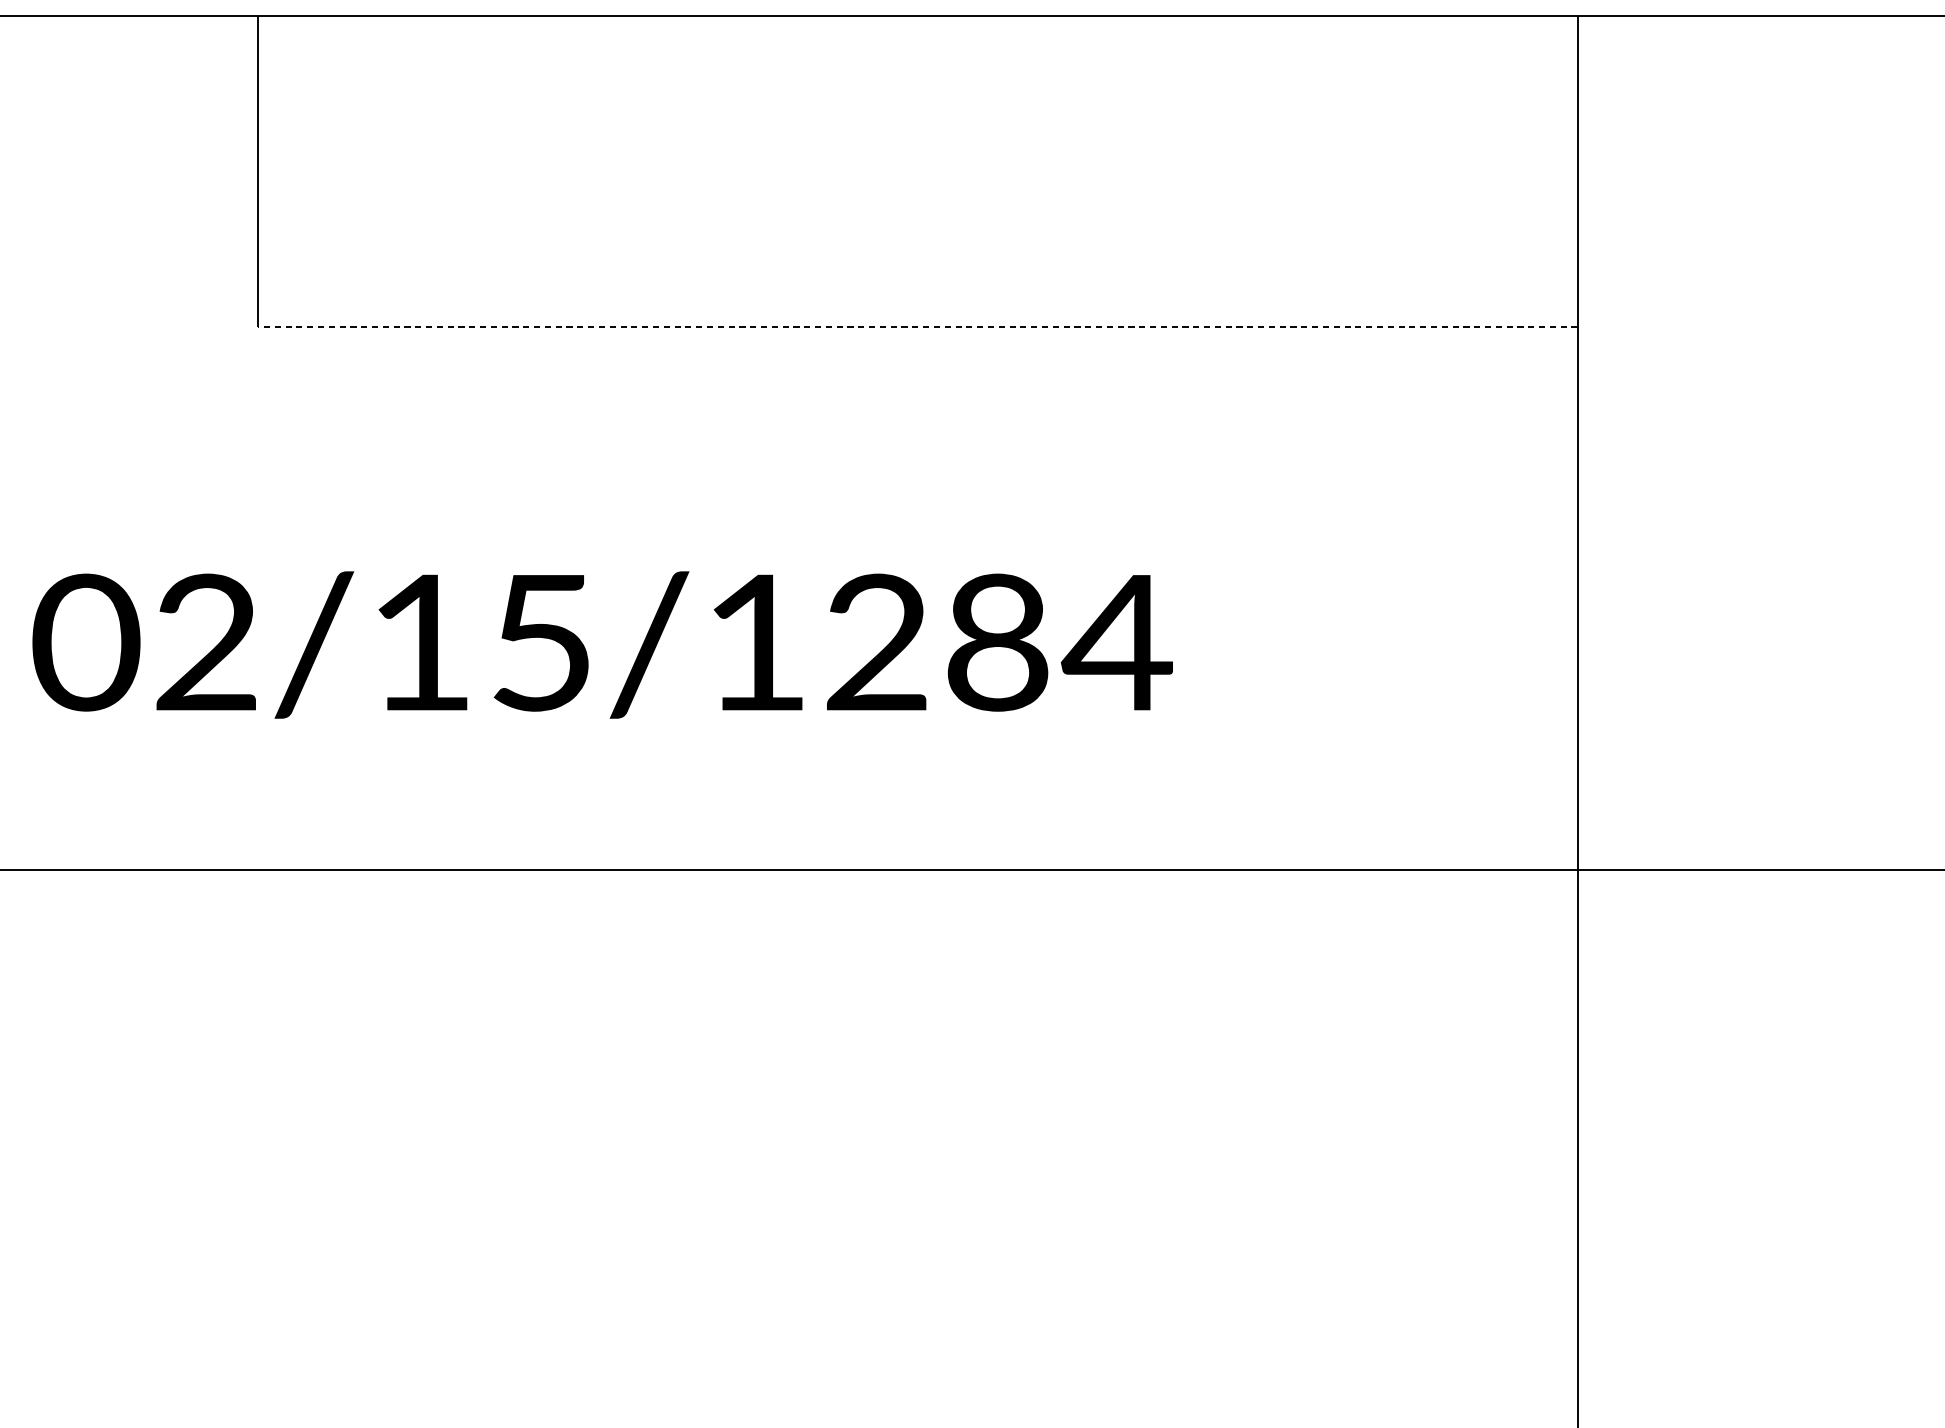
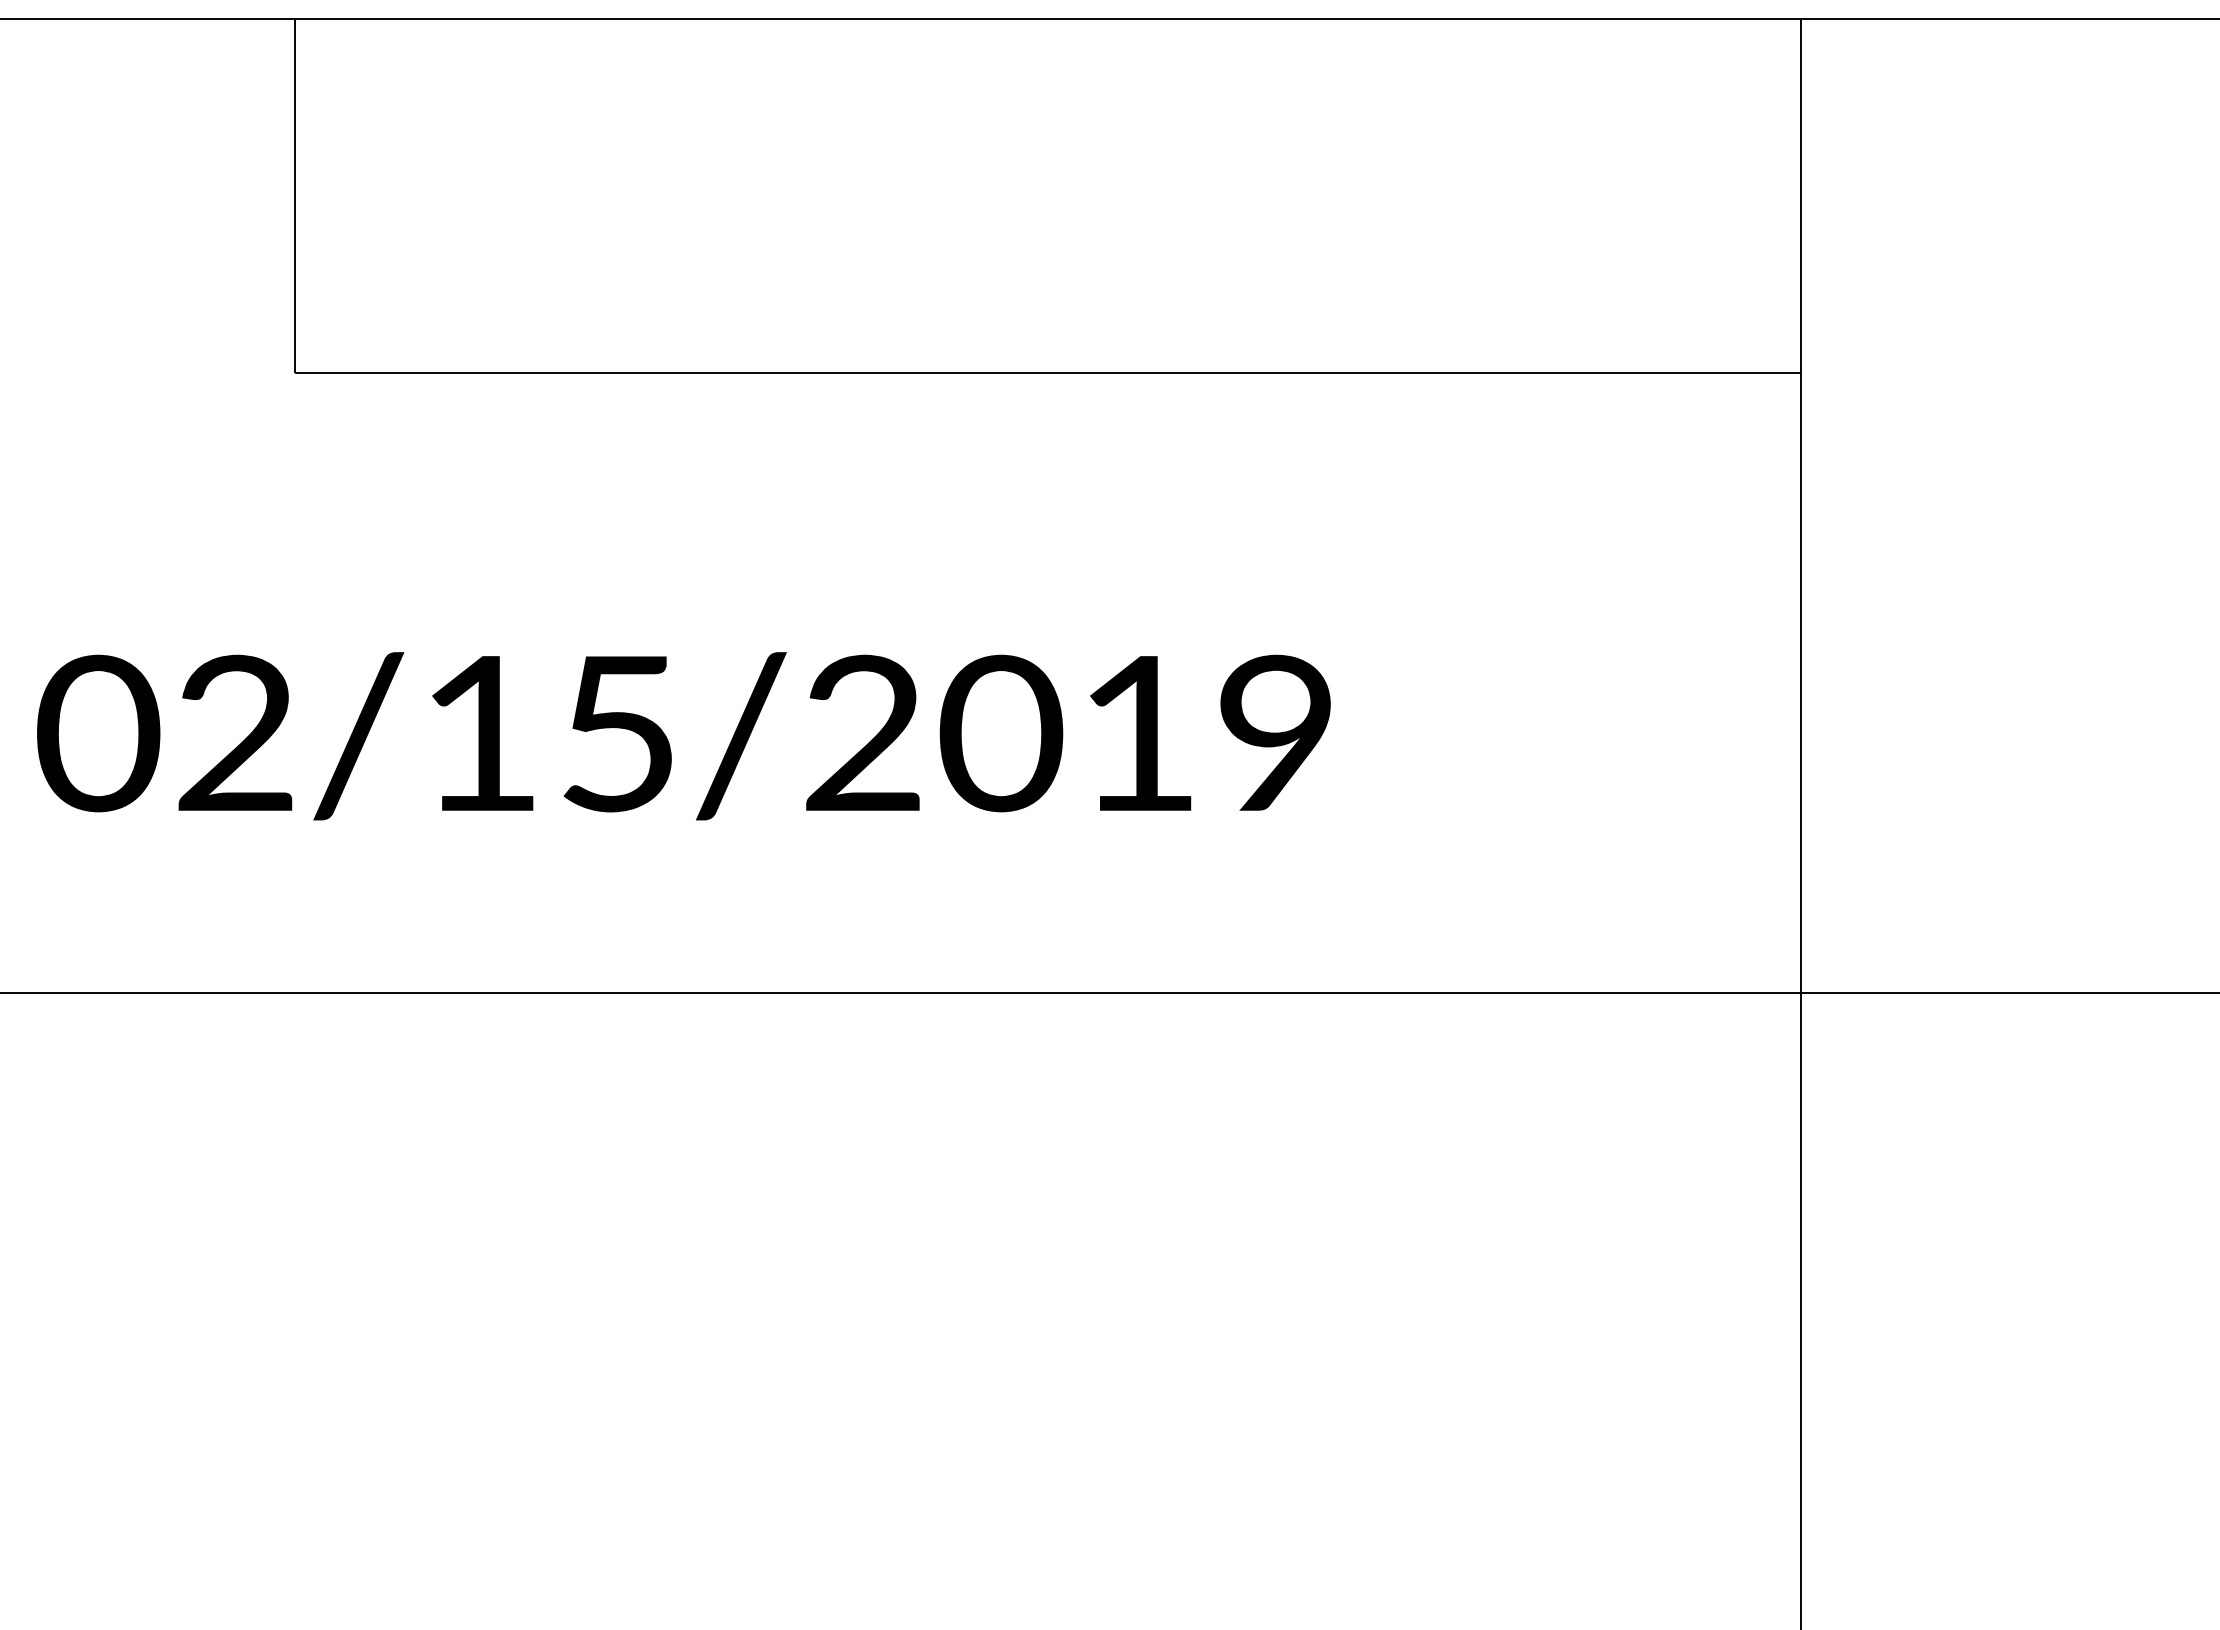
line: (917, 327) -> (1047, 373), dashed -> solid
text: (939, 642) -> (1072, 733), 02/15/1284 -> 02/15/2019

